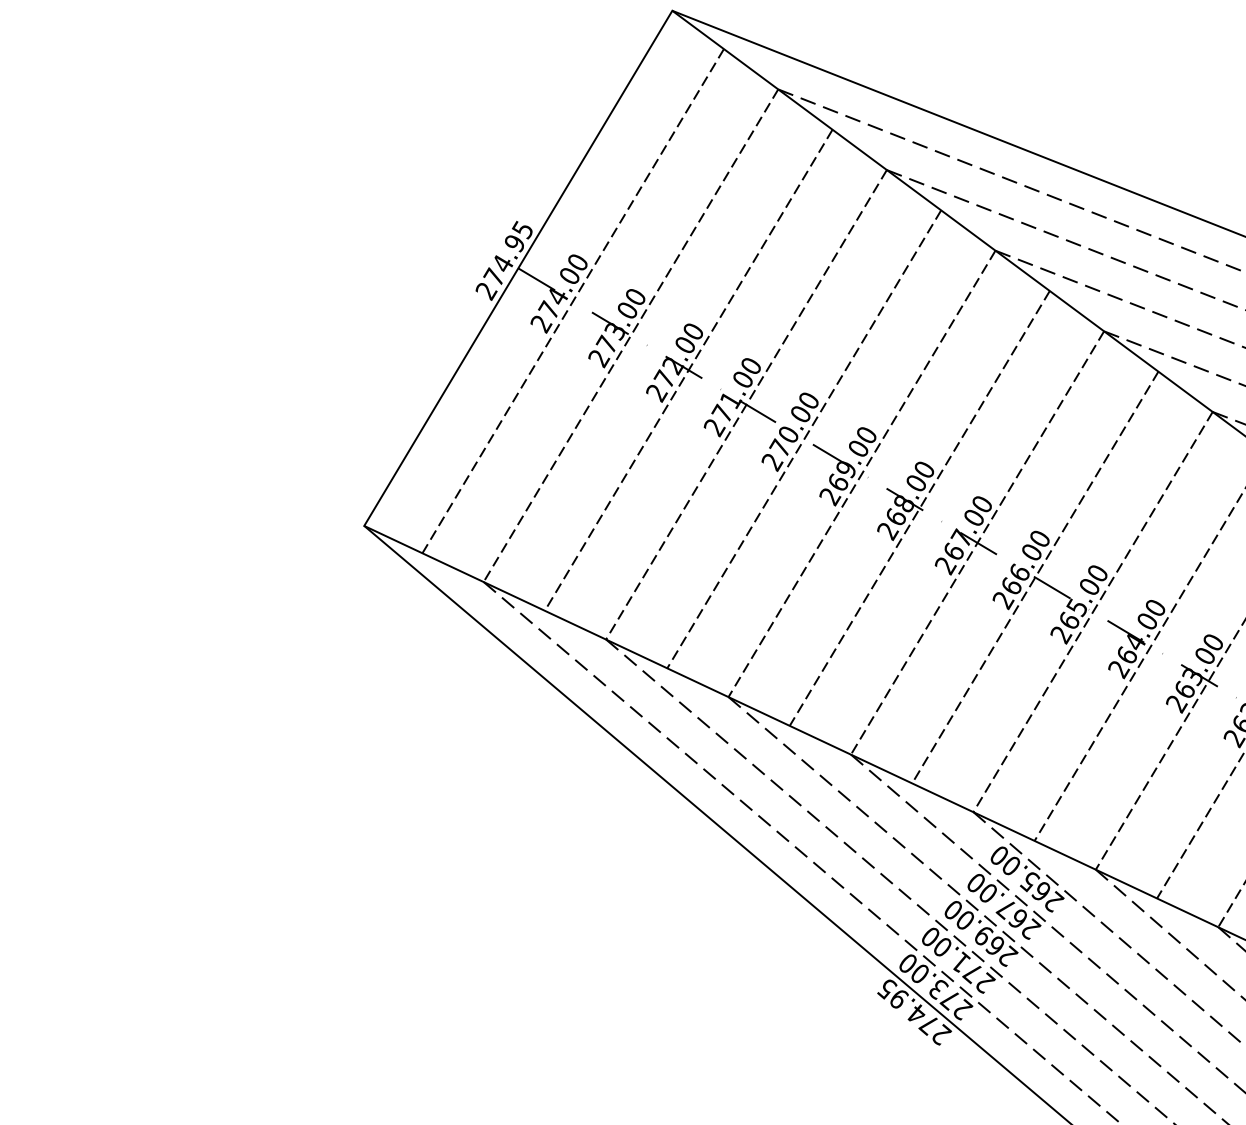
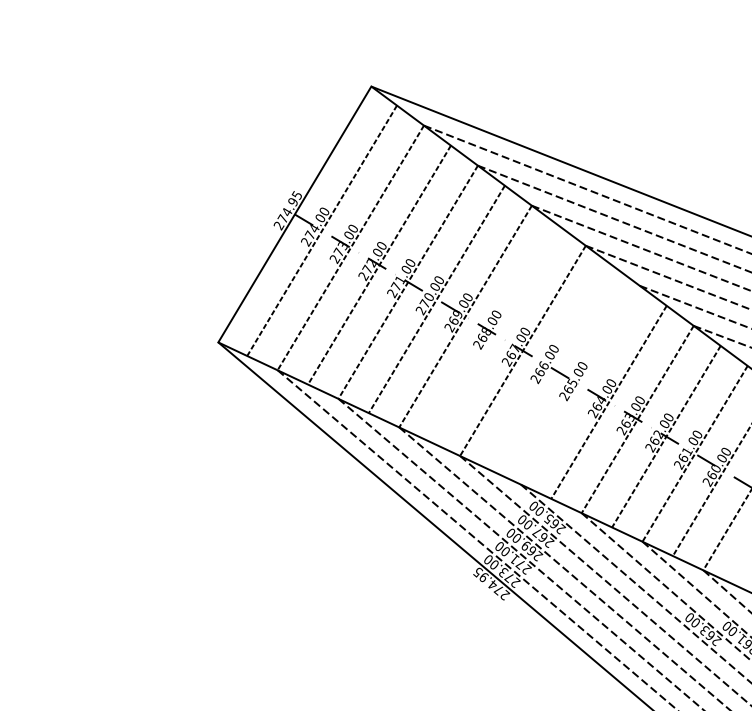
line: (918, 507) -> (493, 333), removed
line: (1035, 576) -> (551, 367), removed
line: (1091, 610) -> (579, 384), removed

